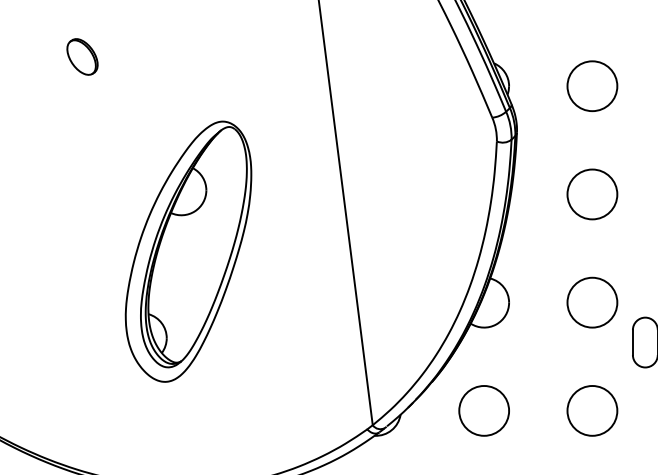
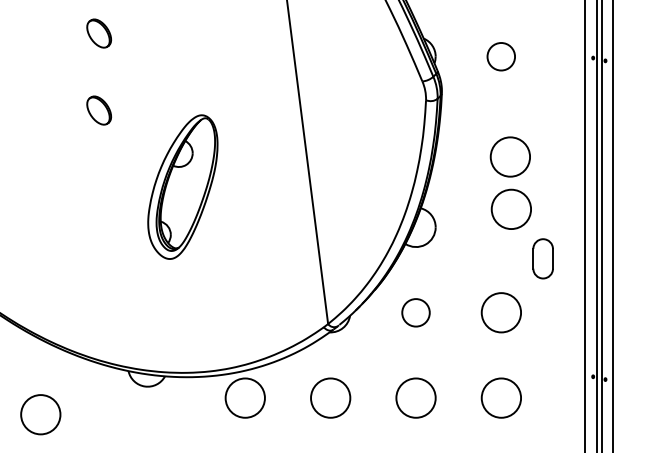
circle: (591, 86) -> (500, 56), size x0.7
part: (81, 154) -> (98, 110), added
circle: (591, 193) -> (509, 156), moved
part: (188, 250) -> (182, 186), size x0.7
circle: (591, 301) -> (510, 208), moved
circle: (483, 410) -> (415, 312), size x0.7

